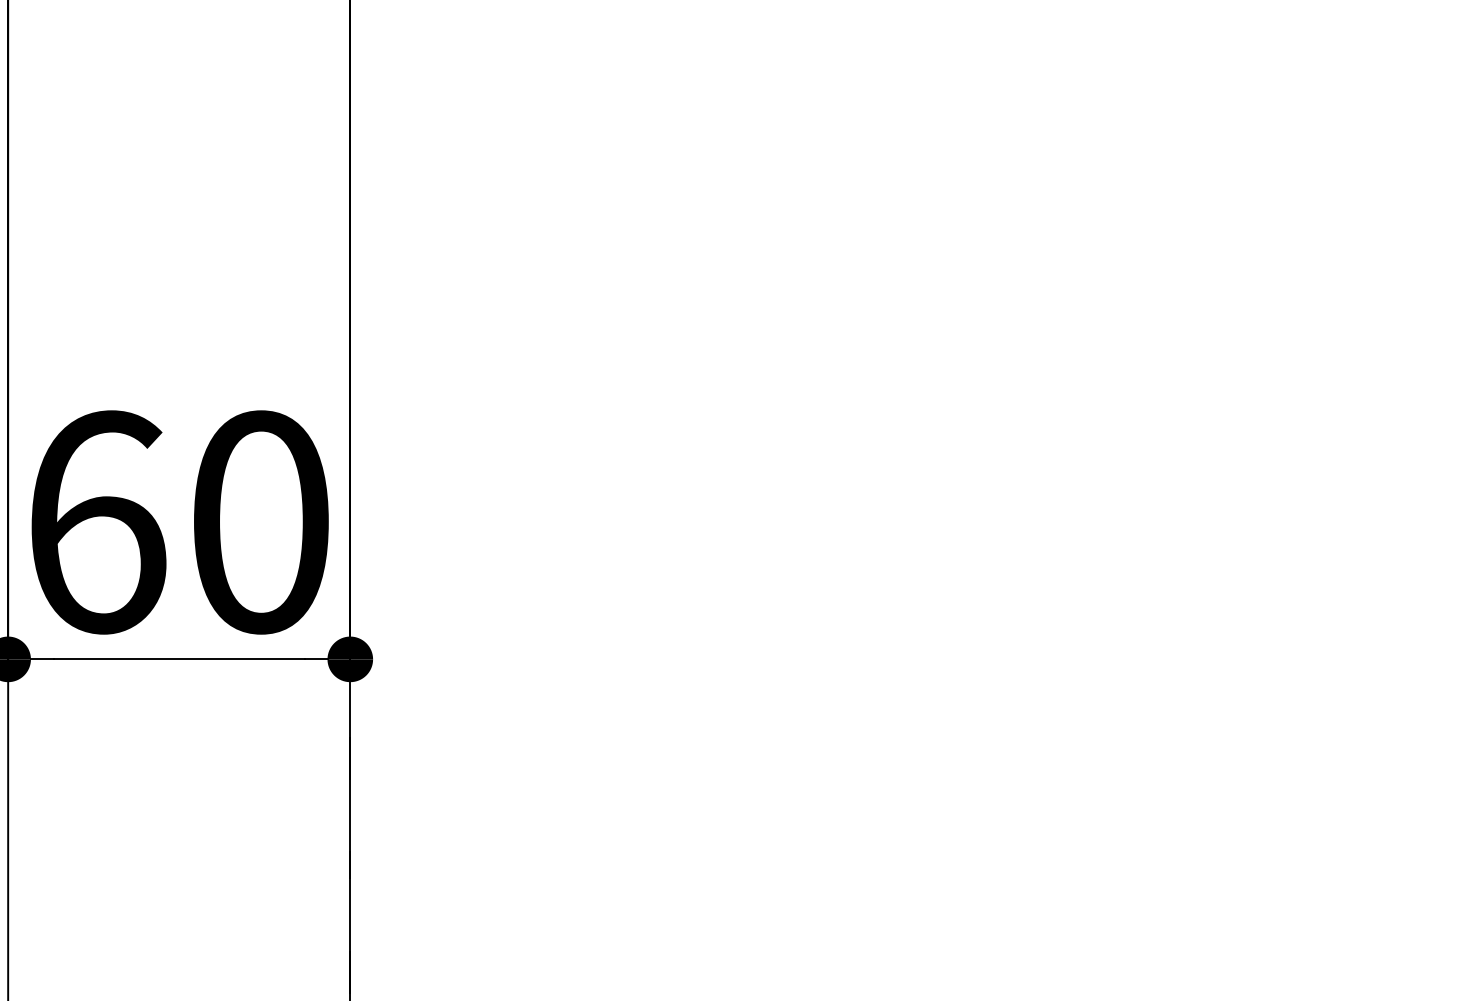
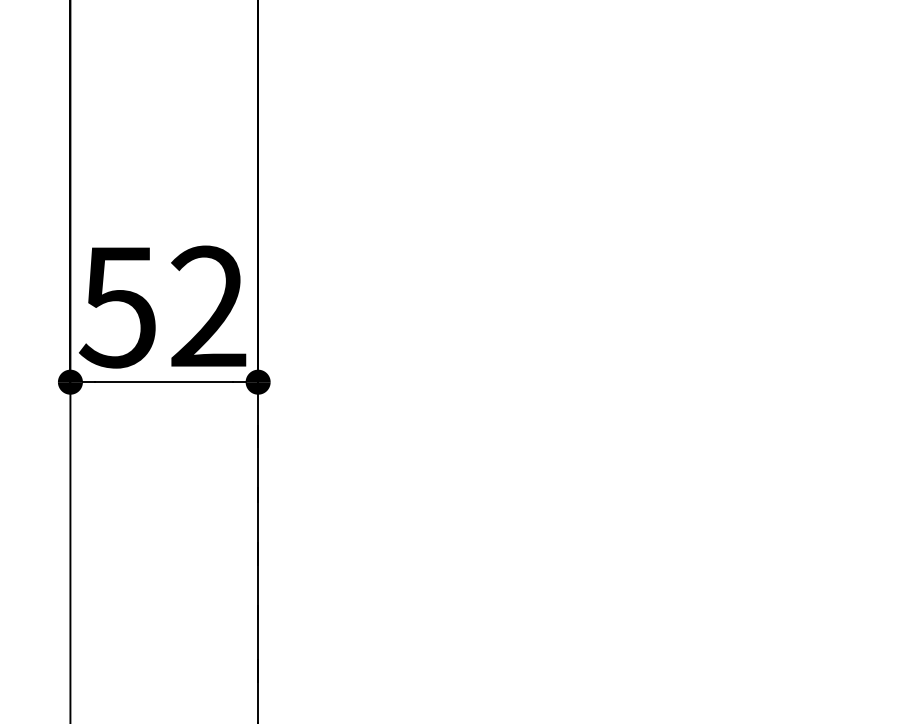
text: (175, 521) -> (162, 306), 60 -> 52

